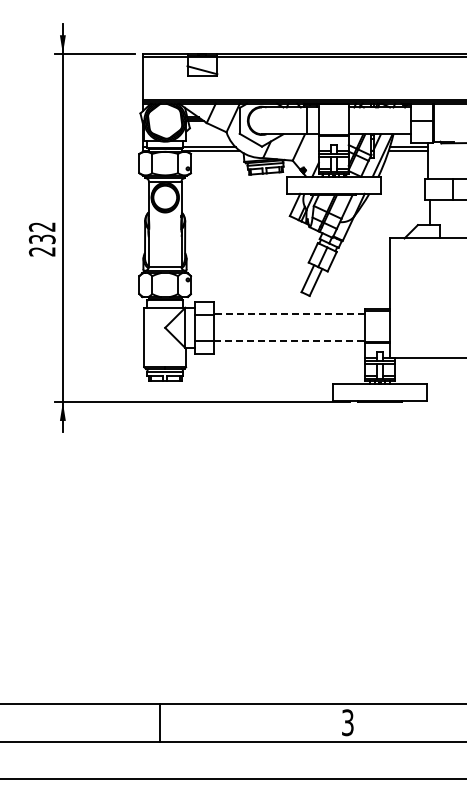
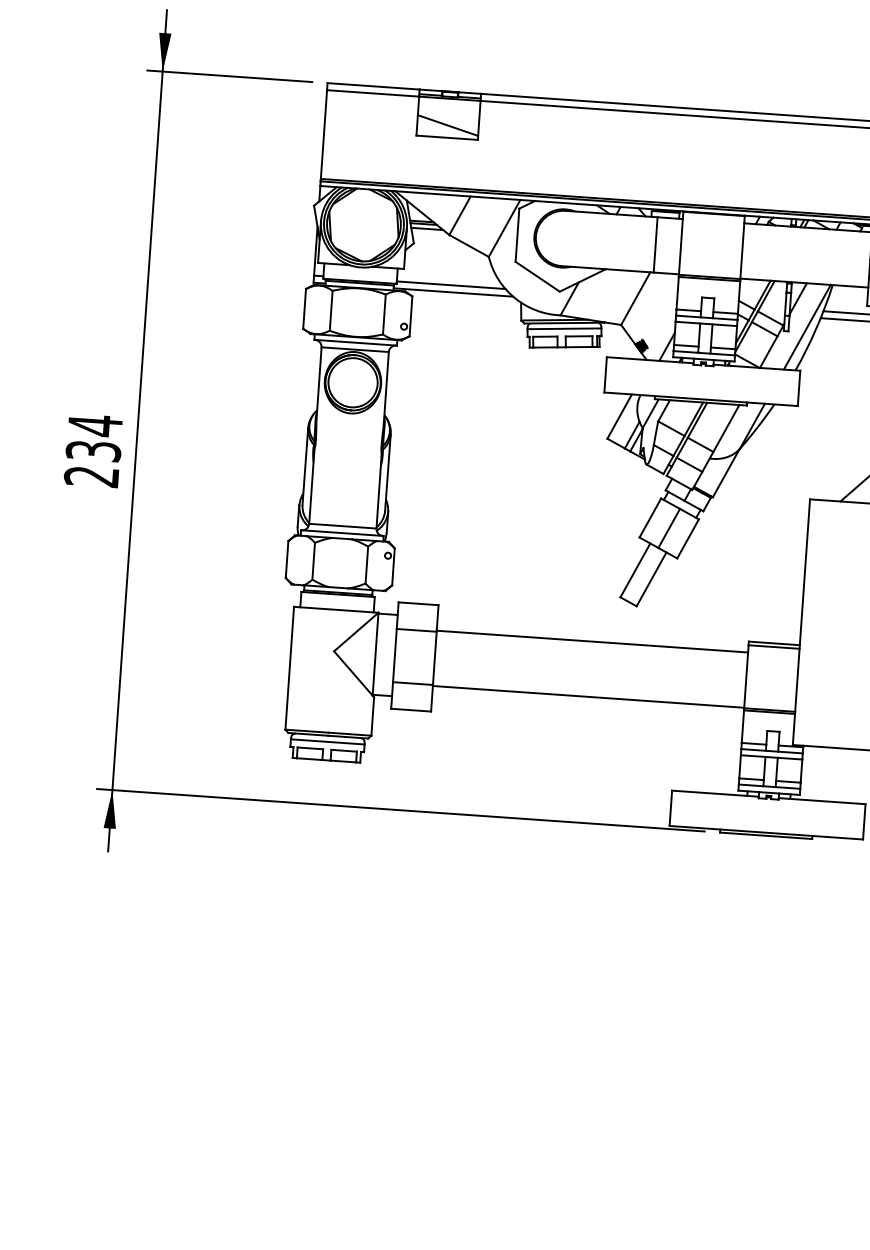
text: (41, 227) -> (93, 426), 232 -> 234
line: (289, 314) -> (592, 641), dashed -> solid
line: (289, 341) -> (588, 697), dashed -> solid

